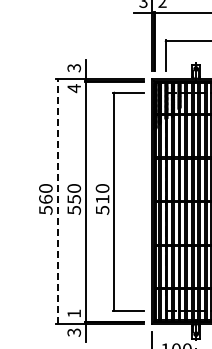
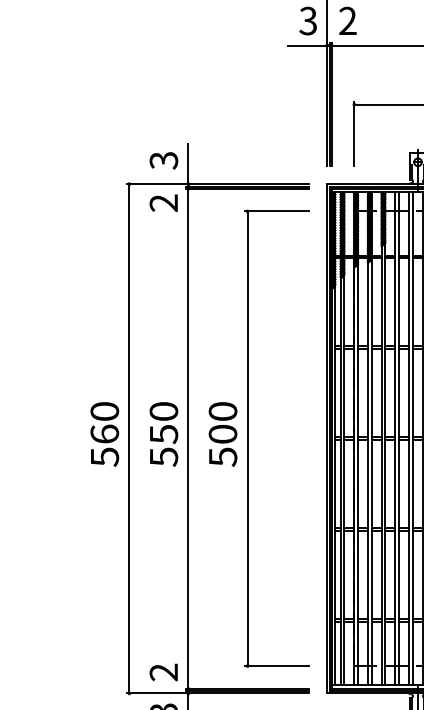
text: (73, 88) -> (162, 203), 4 -> 2
text: (102, 199) -> (222, 434), 510 -> 500
line: (57, 201) -> (129, 438), dashed -> solid
text: (73, 313) -> (162, 672), 1 -> 2

